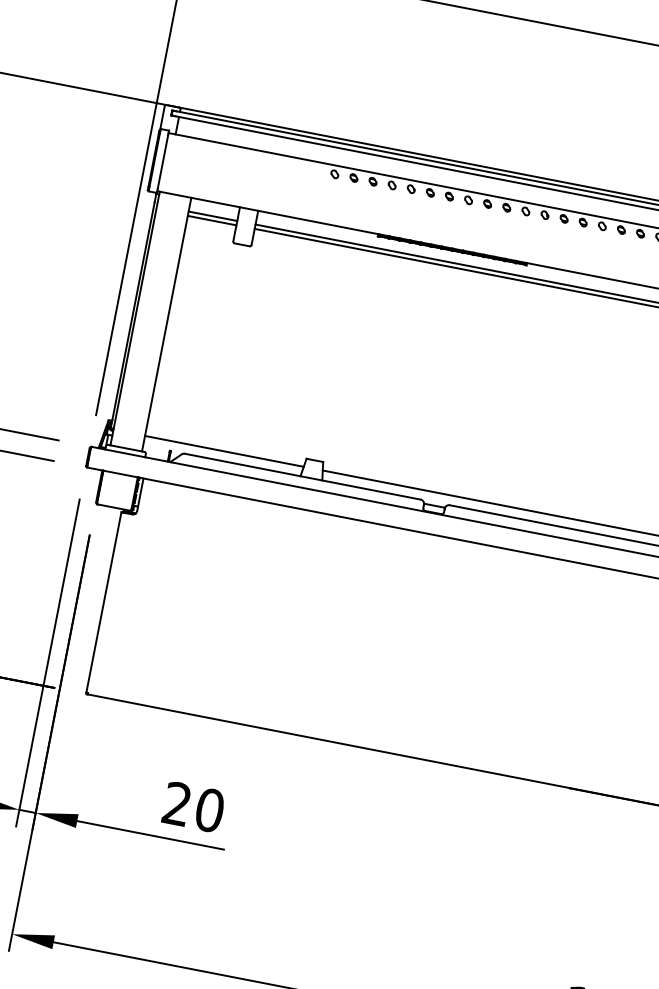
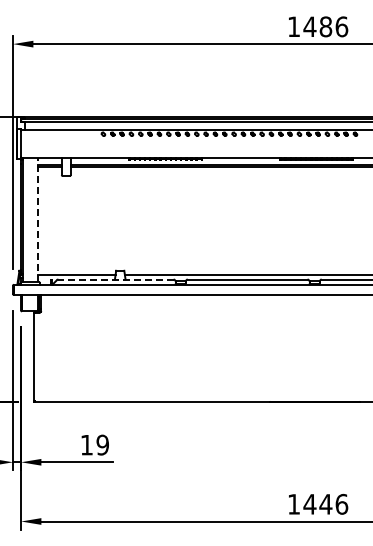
line: (167, 324) -> (38, 220), solid -> dashed
line: (303, 476) -> (116, 279), solid -> dashed
text: (193, 805) -> (94, 444), 20 -> 19

